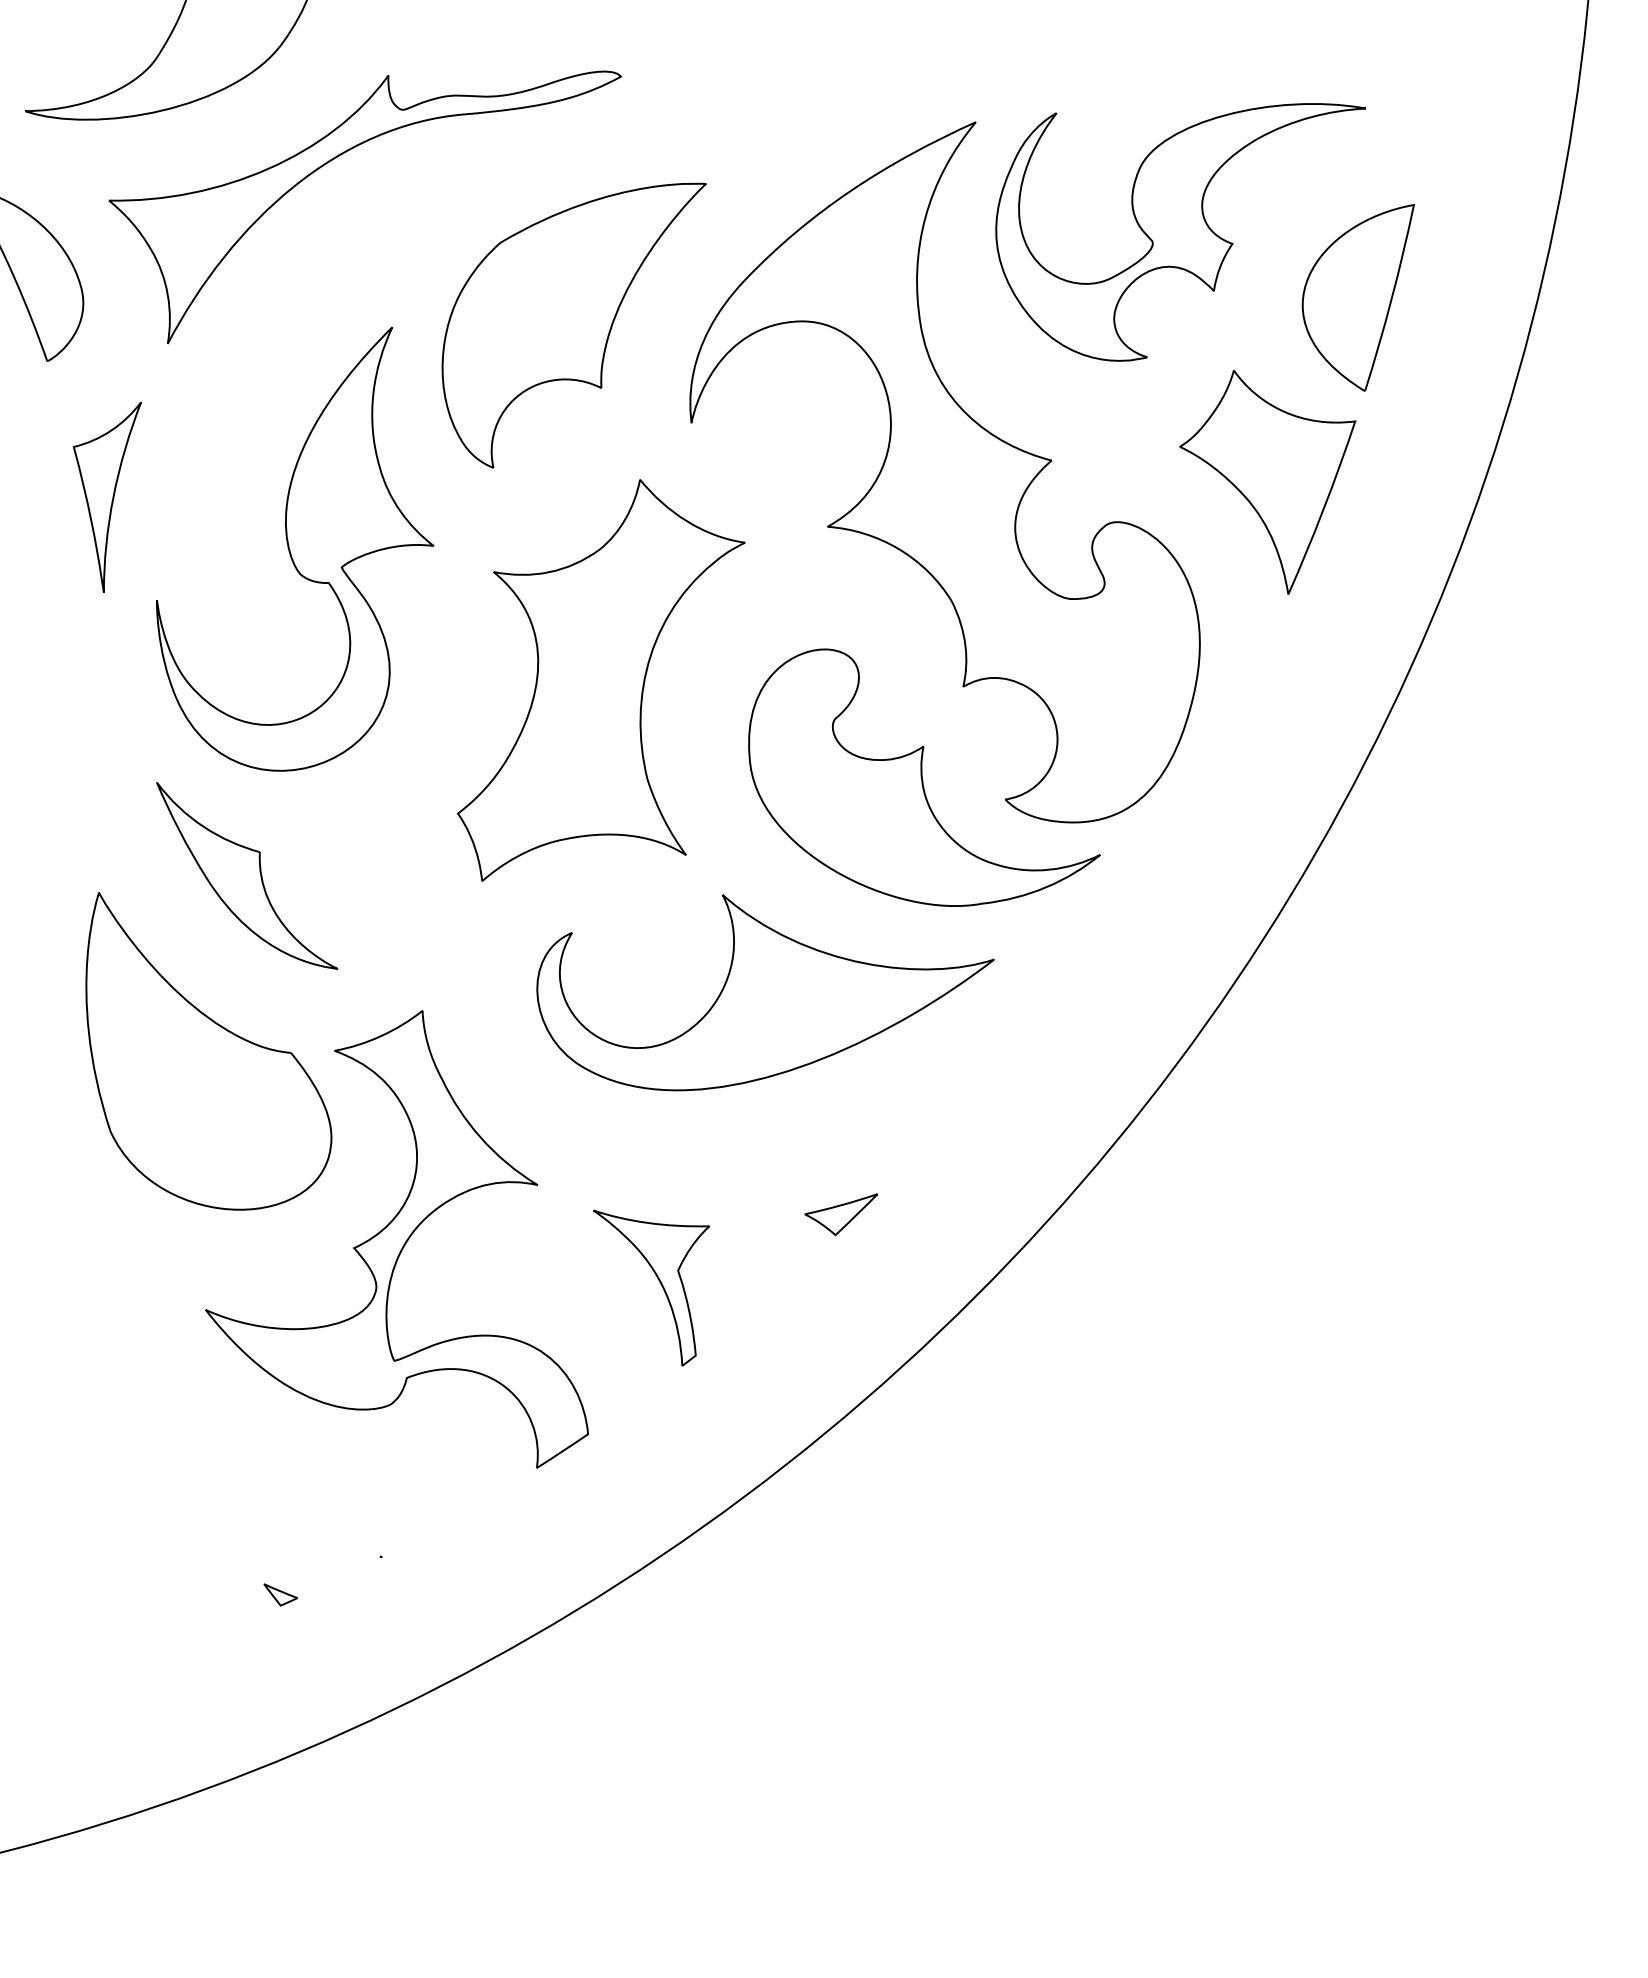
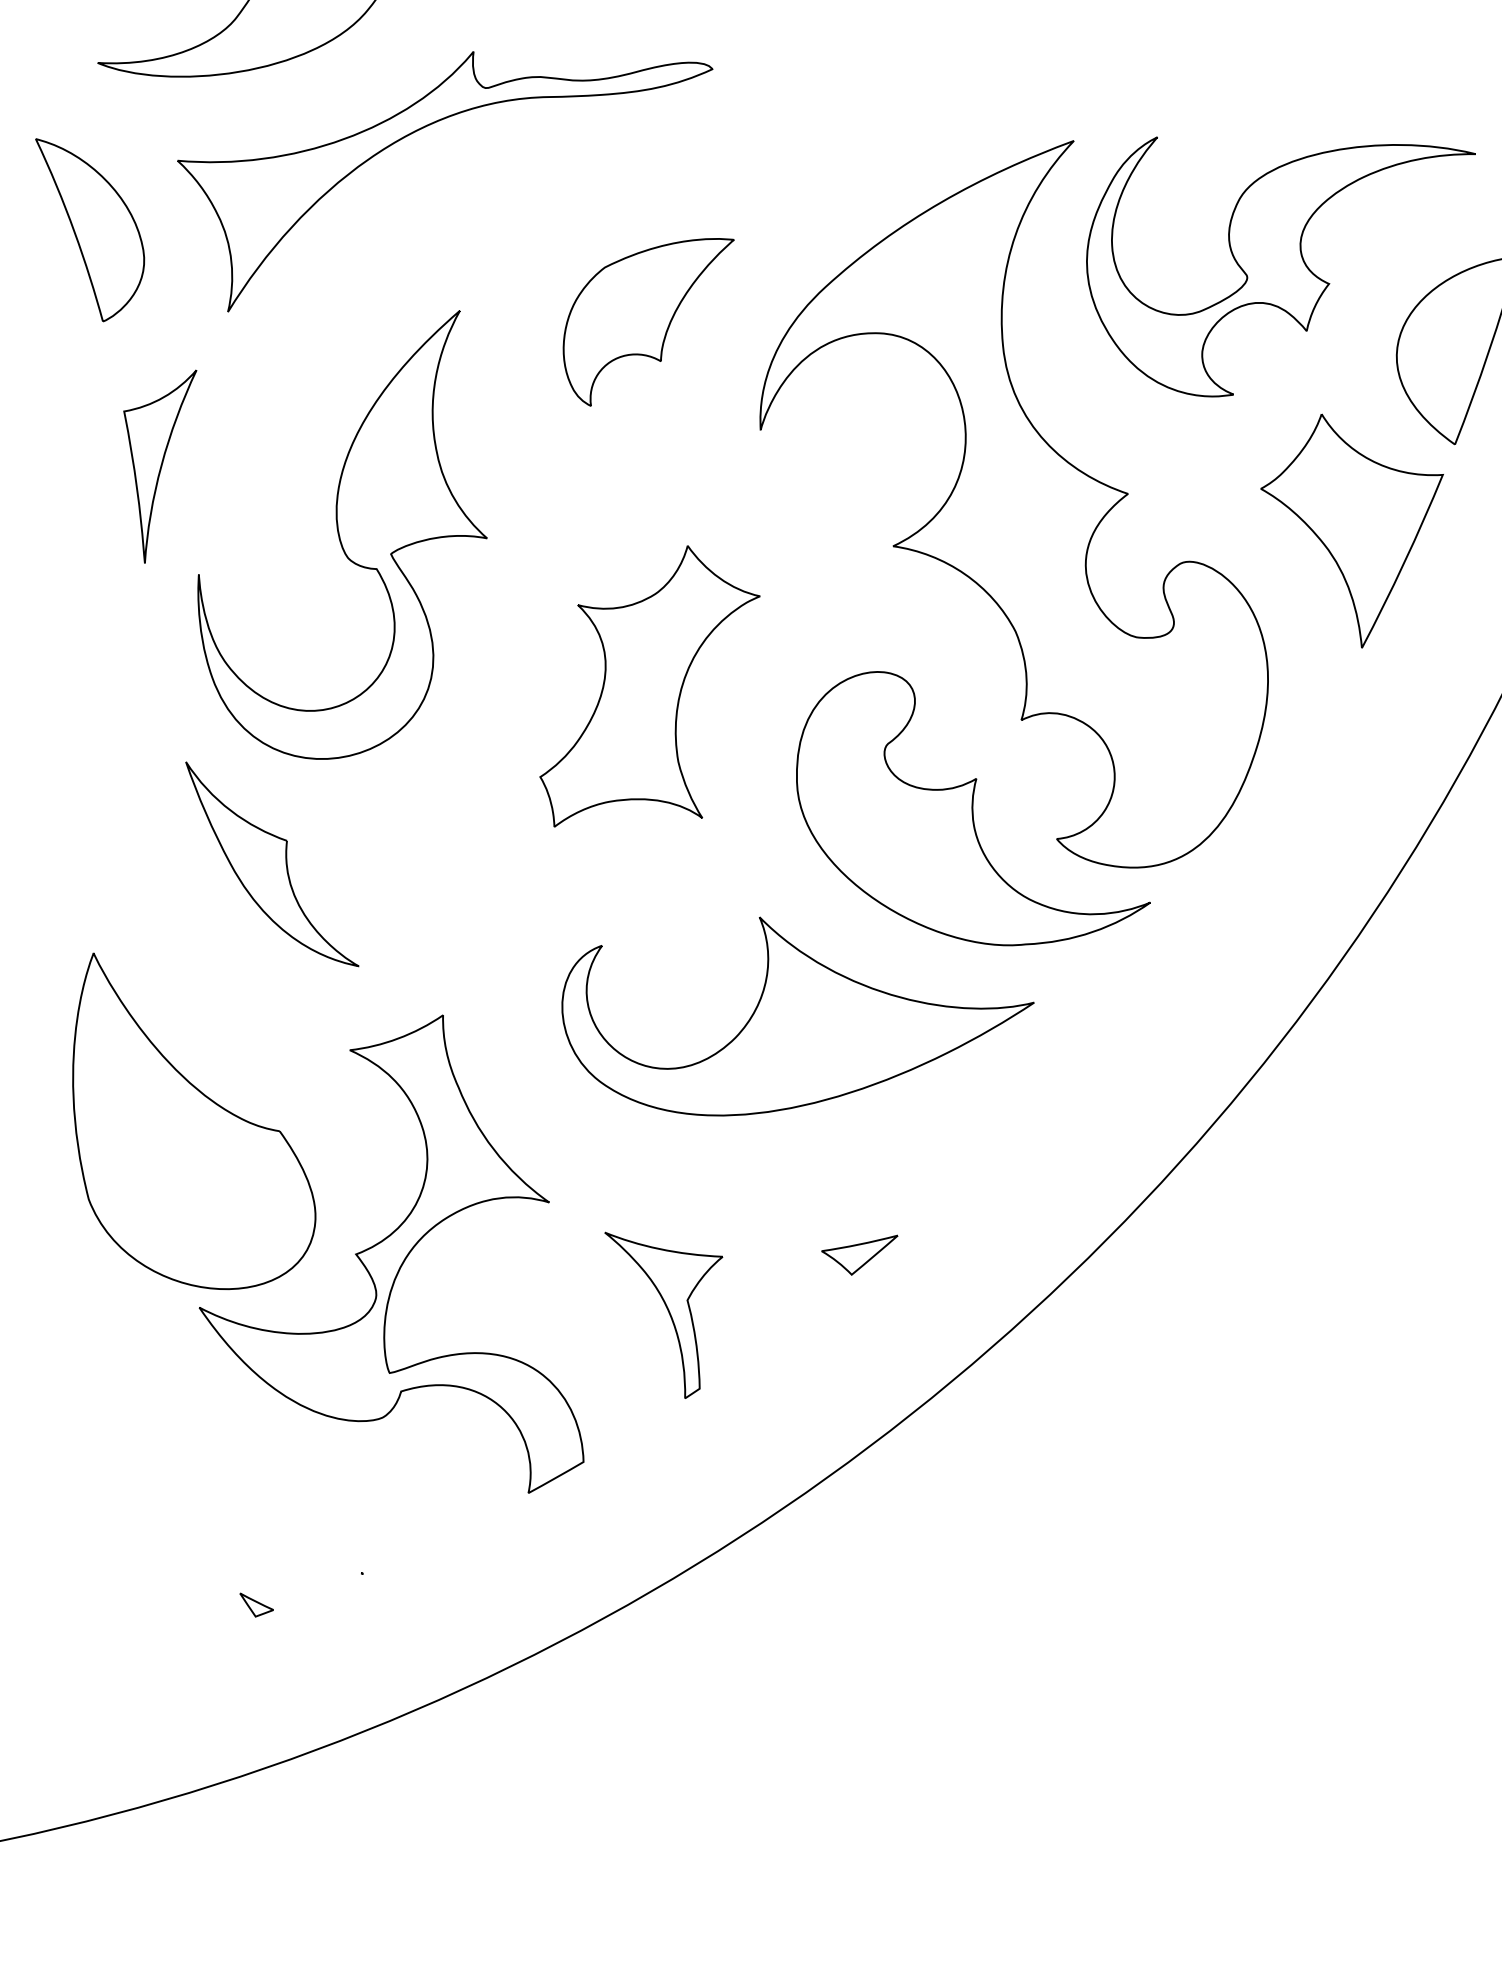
part: (573, 325) -> (646, 321), size x0.6
part: (601, 680) -> (650, 688), size x0.7
part: (208, 1051) -> (195, 1123), moved

